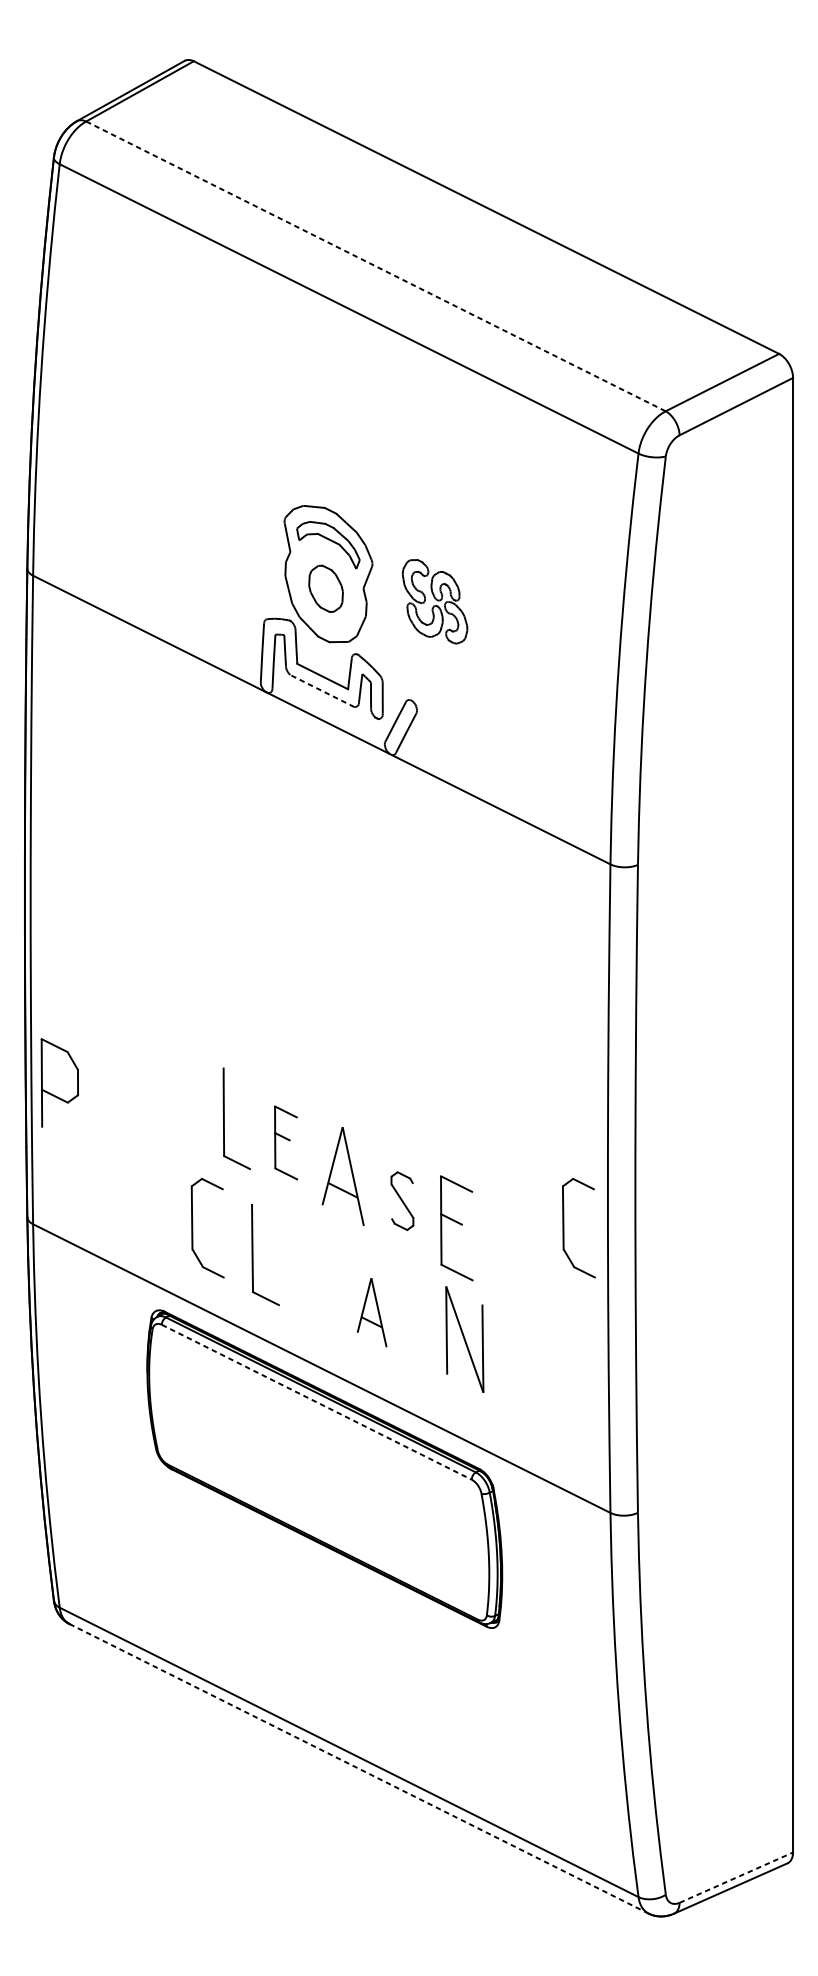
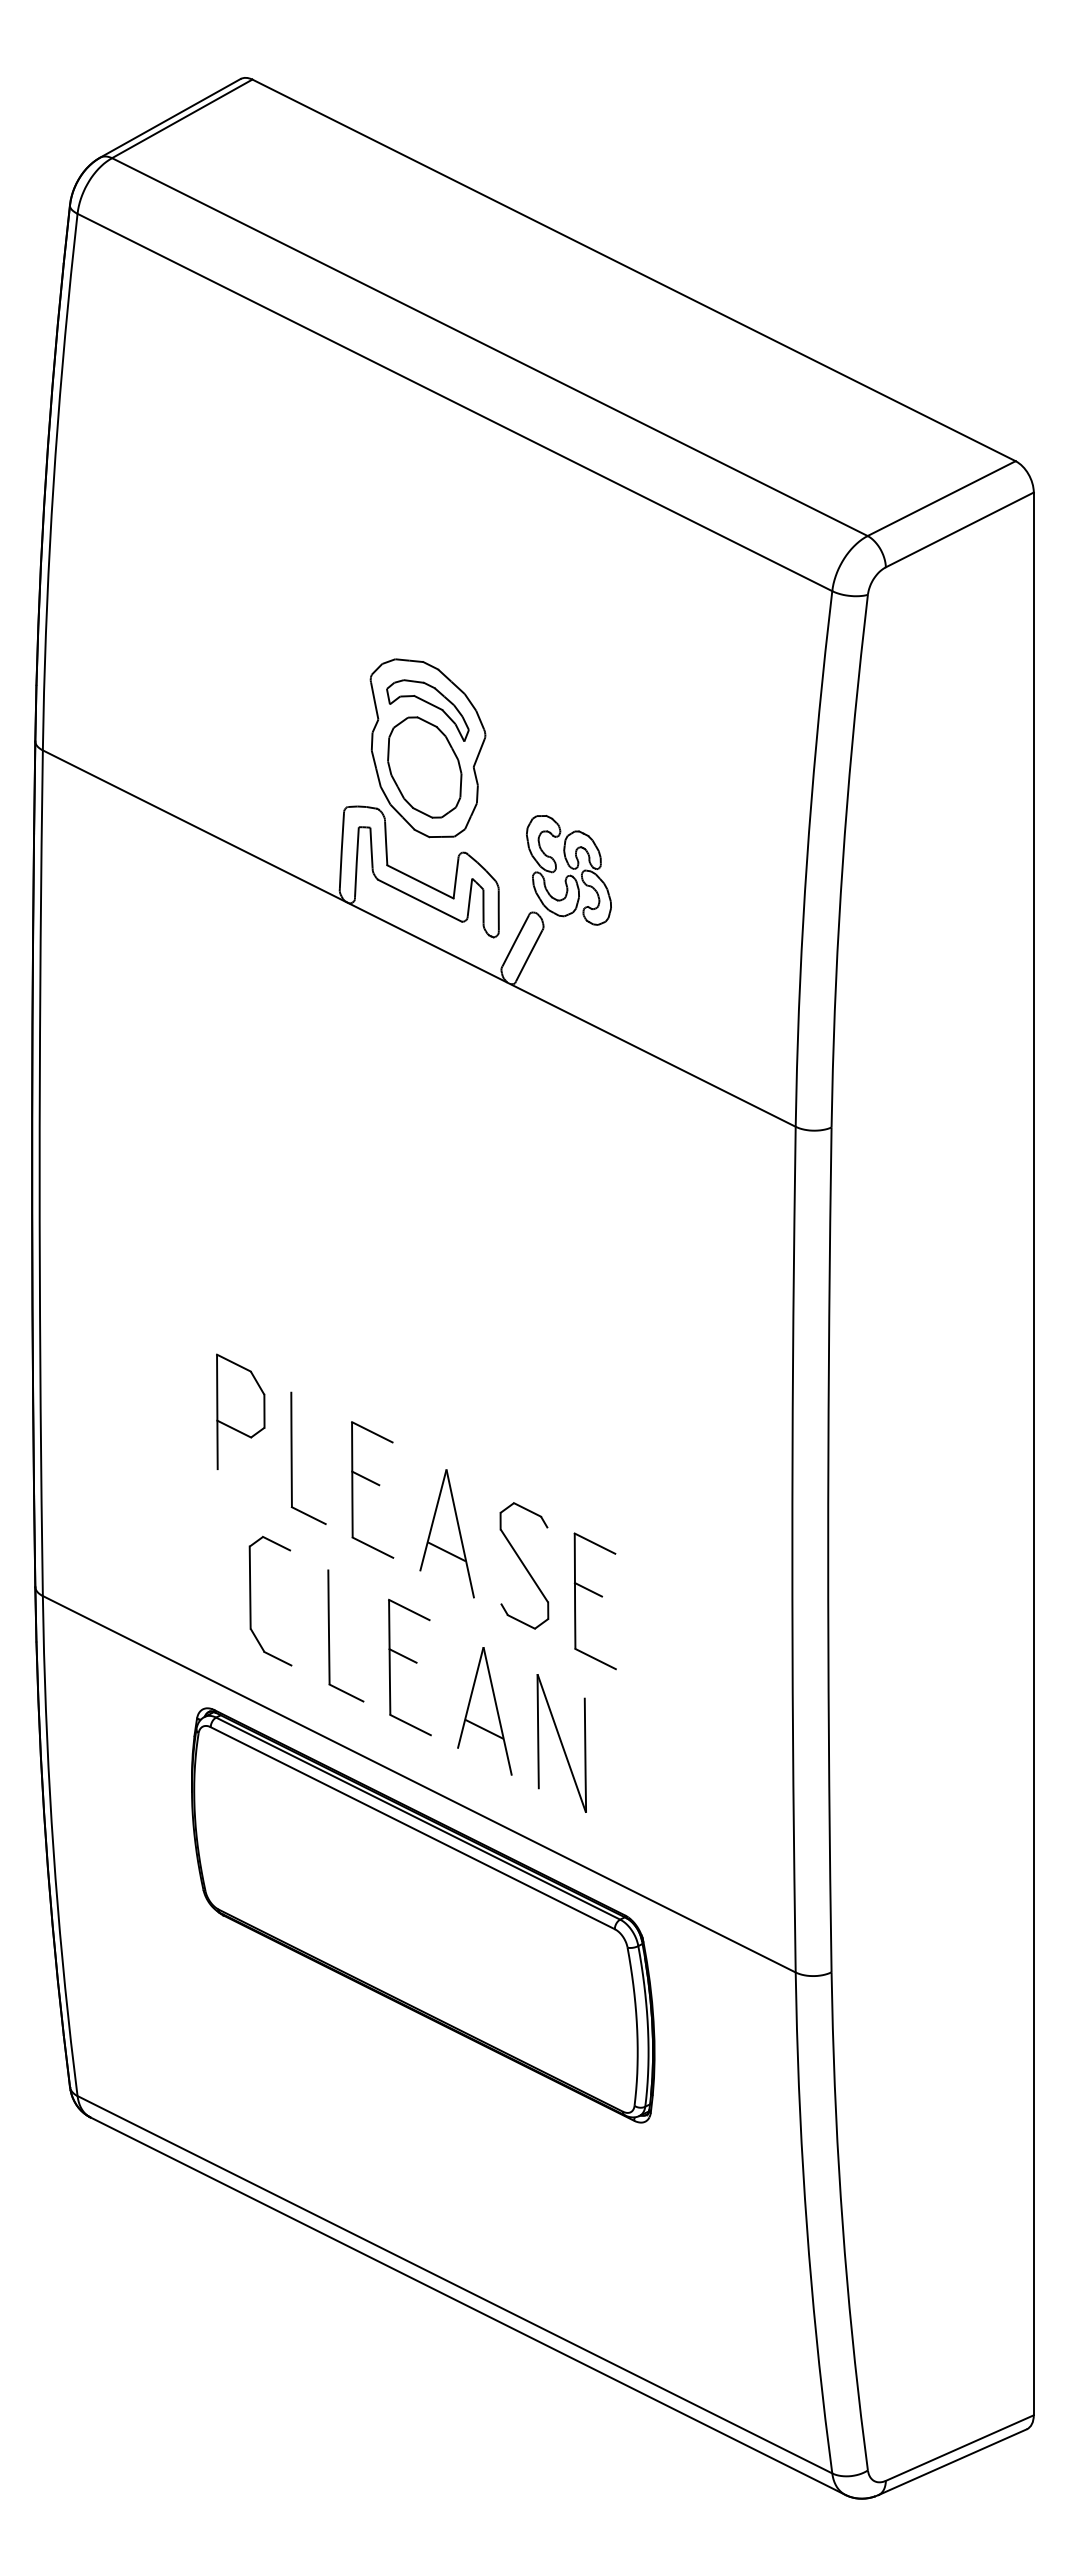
line: (376, 266) -> (490, 347), dashed -> solid
part: (325, 588) -> (424, 767), size x1.67
part: (434, 601) -> (568, 870), moved
line: (322, 690) -> (420, 900), dashed -> solid
part: (59, 1082) -> (240, 1411), moved
part: (285, 1142) -> (372, 1489), size x1.43
part: (402, 1200) -> (524, 1565), size x1.67
part: (564, 1227) -> (735, 1600), removed
part: (315, 1274) -> (411, 1661), added
part: (371, 1312) -> (484, 1711), size x1.43
part: (464, 1339) -> (561, 1743), moved
line: (316, 1402) -> (412, 1828), dashed -> solid
line: (359, 1769) -> (468, 2306), dashed -> solid
line: (736, 1877) -> (959, 2448), dashed -> solid

